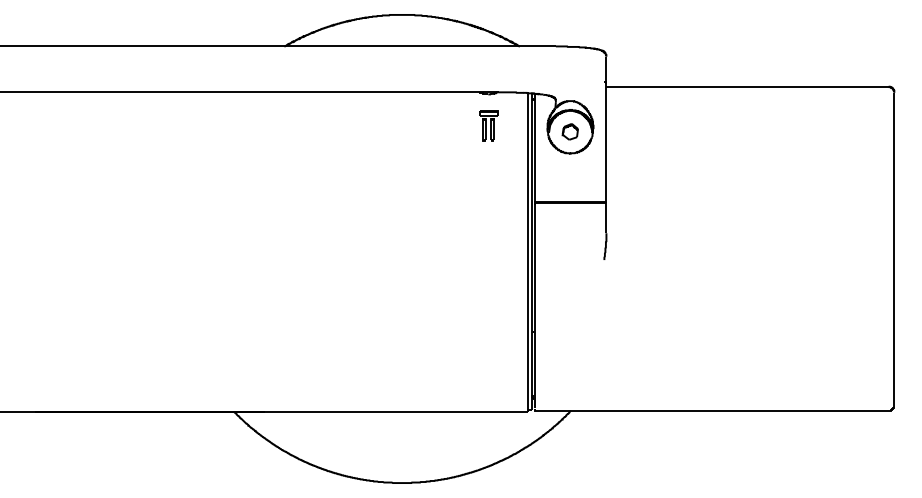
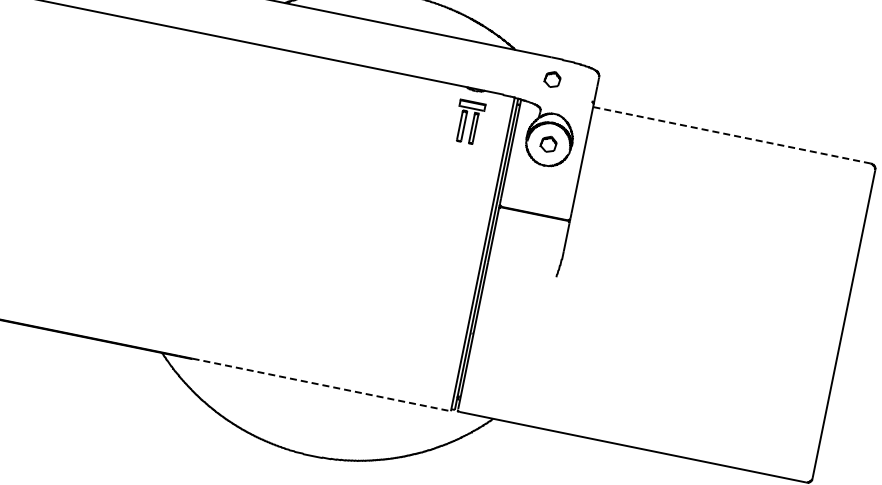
part: (560, 67) -> (551, 78), added
line: (747, 86) -> (731, 135), solid -> dashed
part: (488, 125) -> (469, 121), size x1.4
line: (397, 411) -> (322, 384), solid -> dashed

